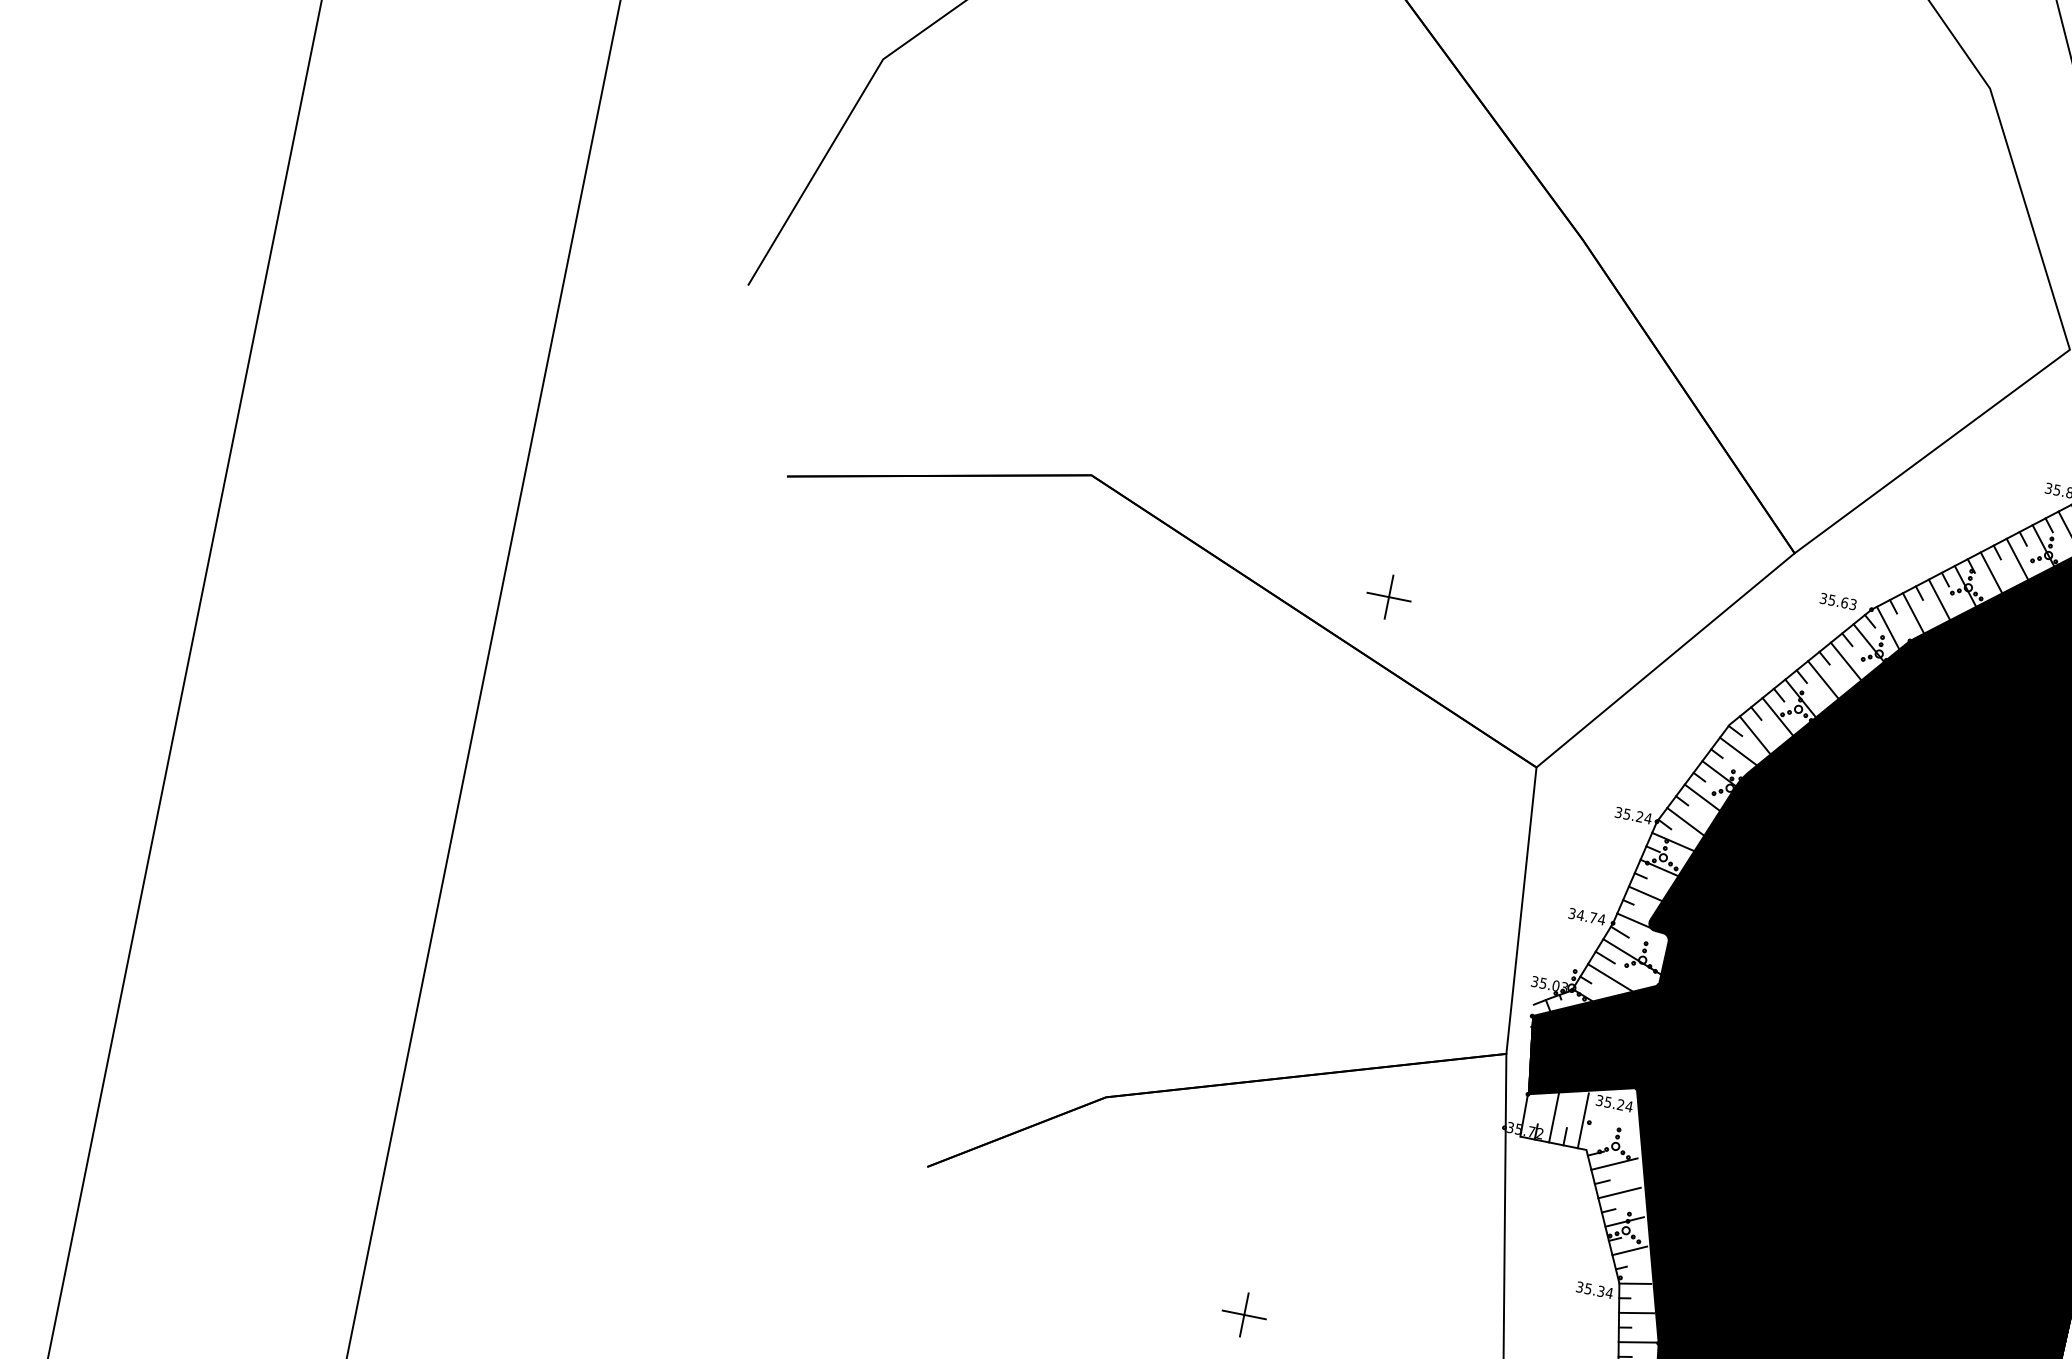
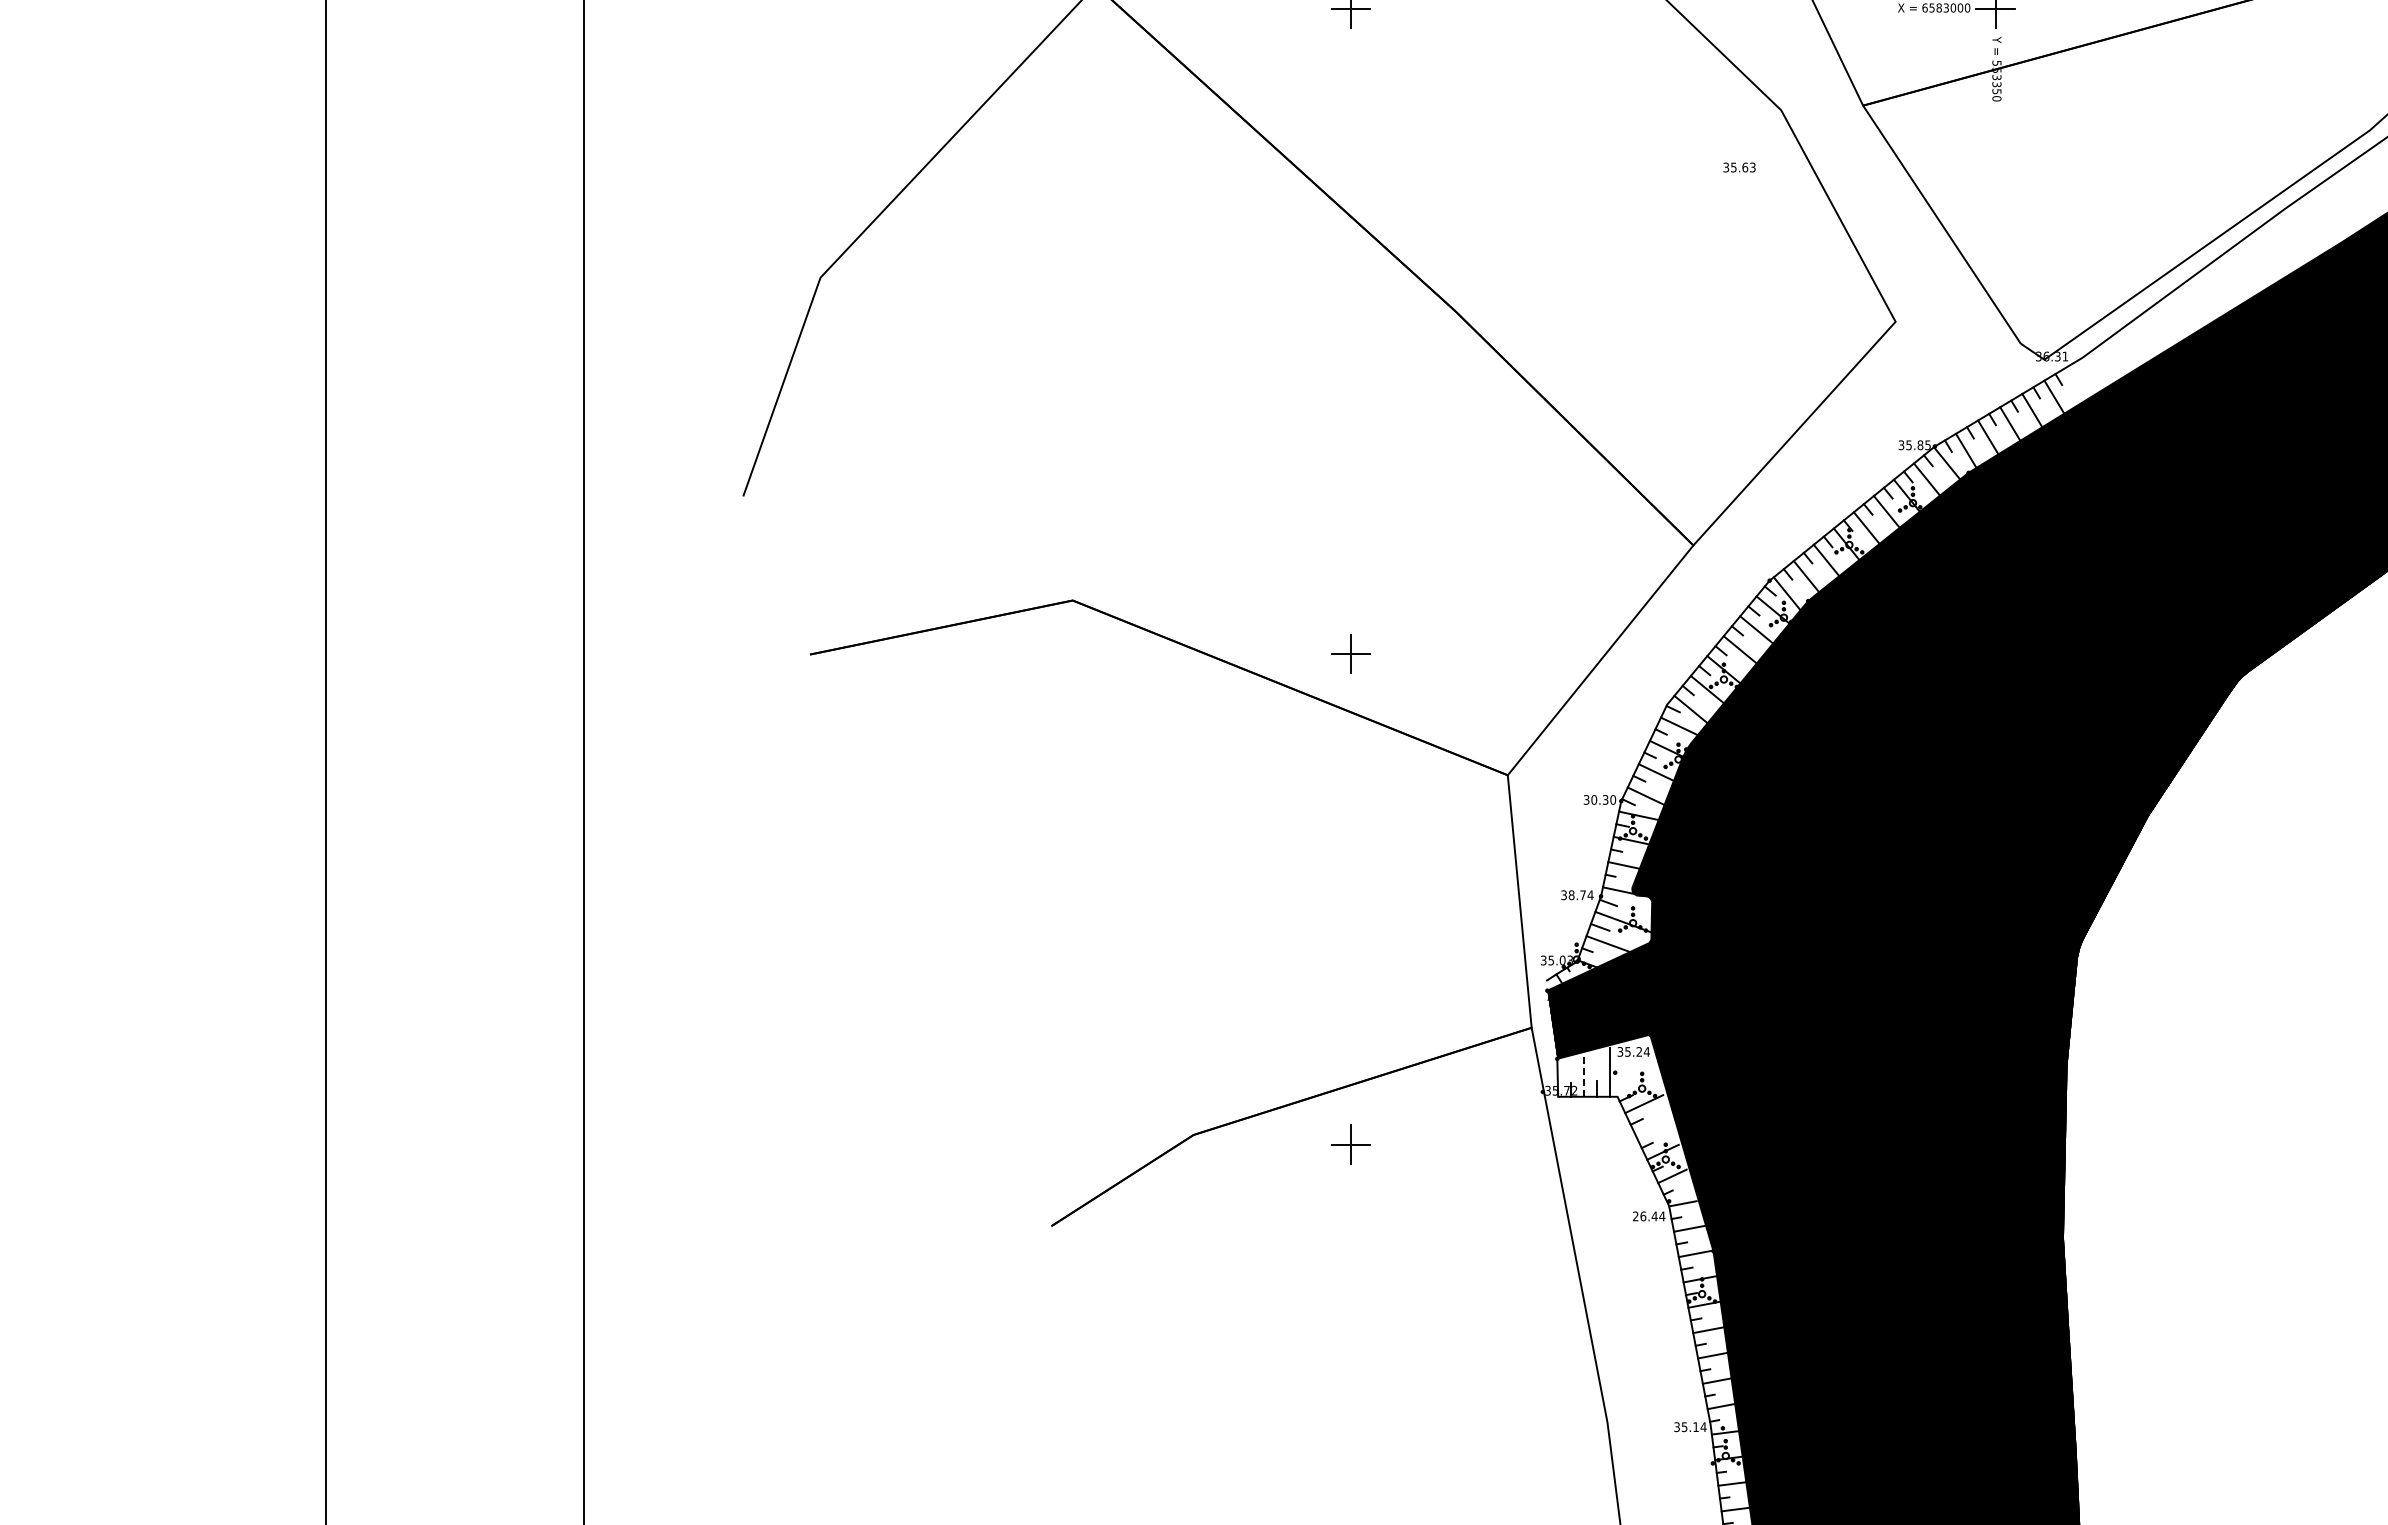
text: (1838, 601) -> (1739, 167), moved
text: (1637, 815) -> (1603, 799), 35.24 -> 30.30
text: (1580, 915) -> (1571, 895), 34.74 -> 38.74
line: (1553, 1117) -> (1583, 1074), solid -> dashed
line: (1619, 1193) -> (1653, 1128), removed
text: (1590, 1289) -> (1645, 1216), 35.34 -> 26.44
part: (1243, 1314) -> (1350, 1144), moved

